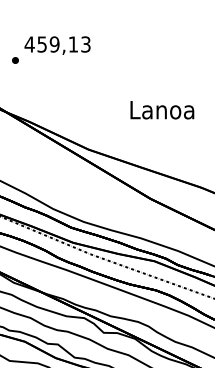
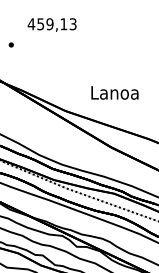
text: (57, 45) -> (52, 24), moved
text: (162, 110) -> (115, 93), moved

